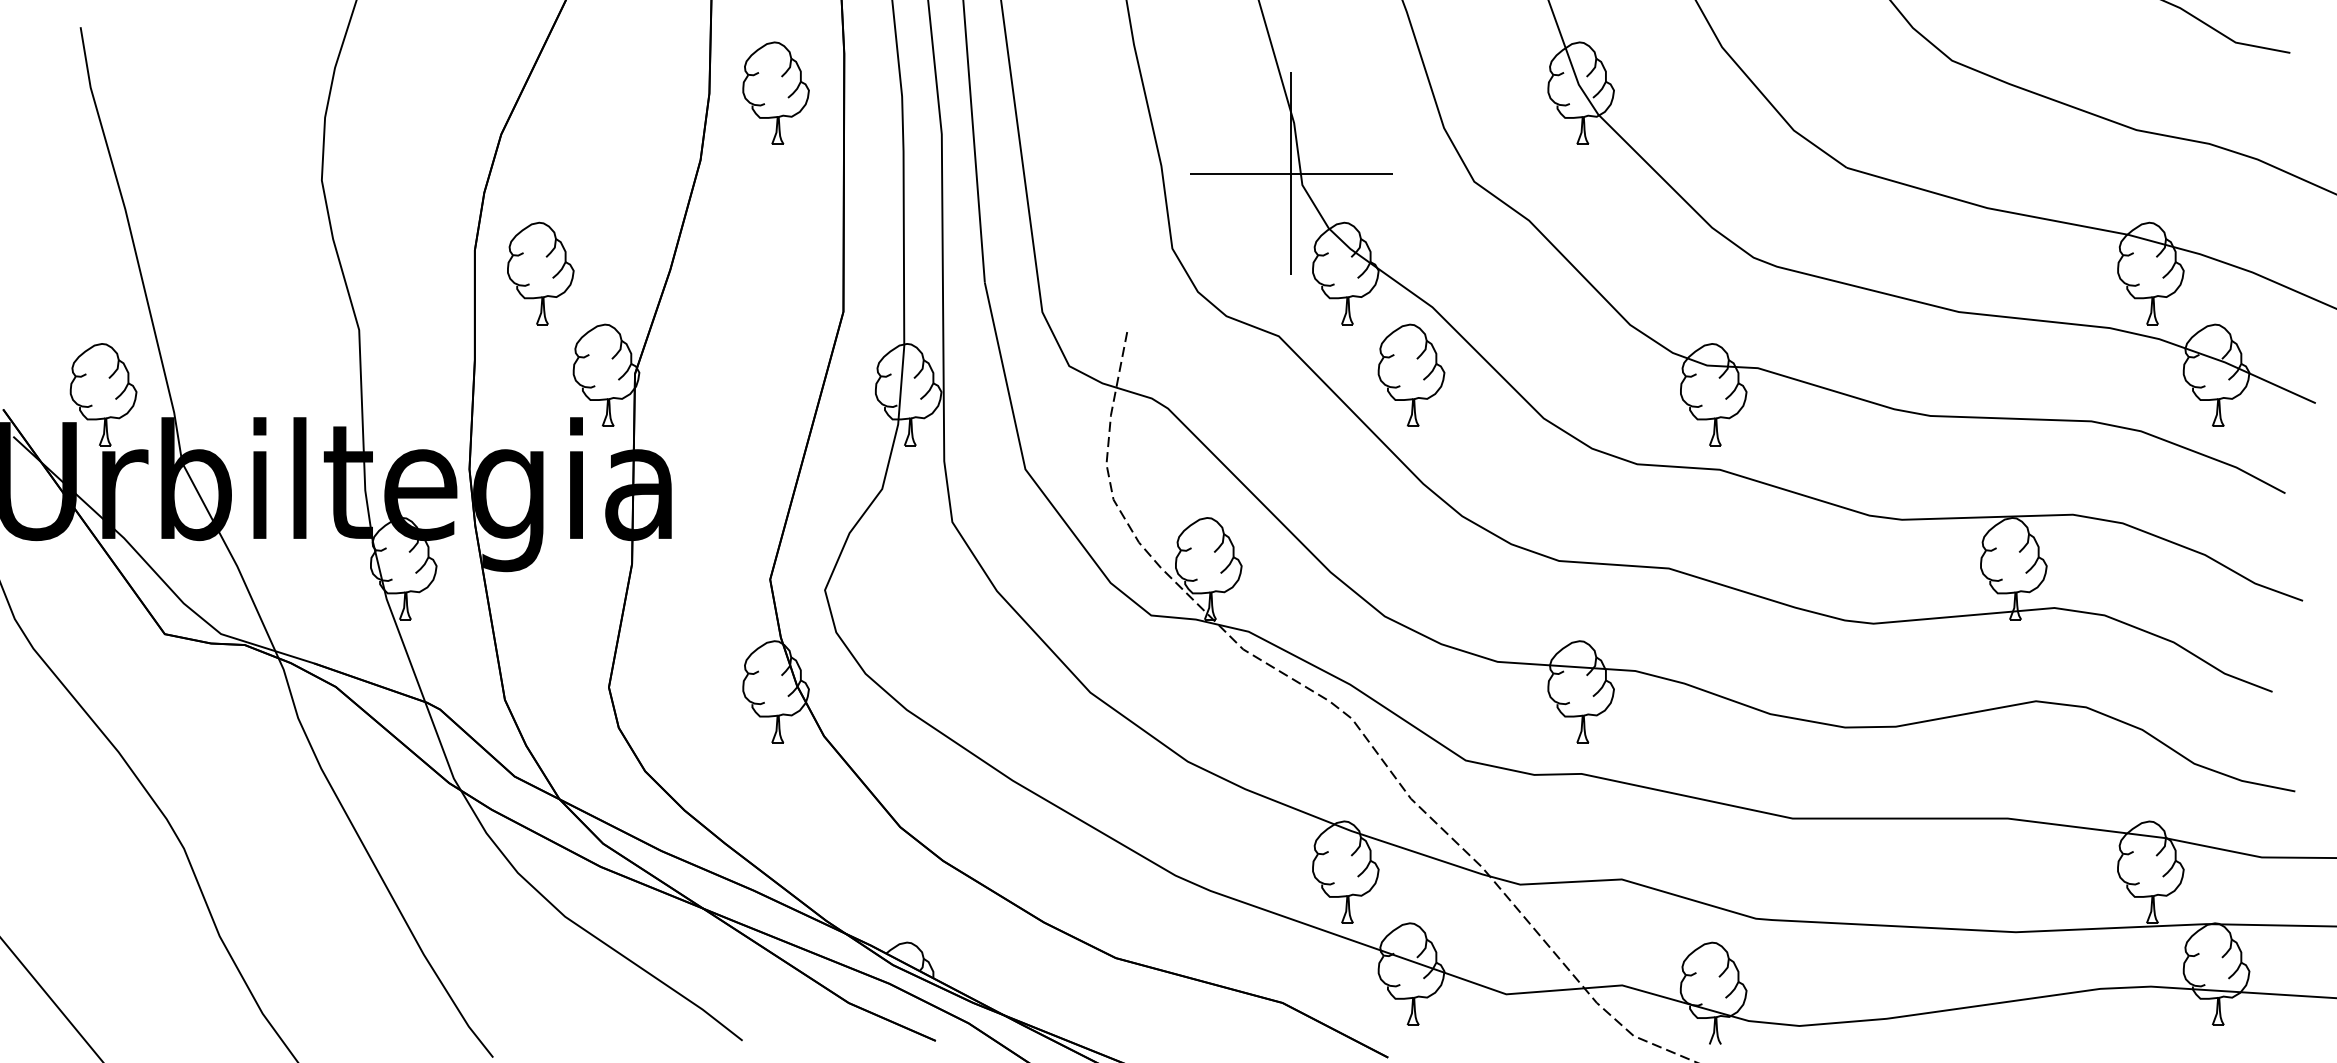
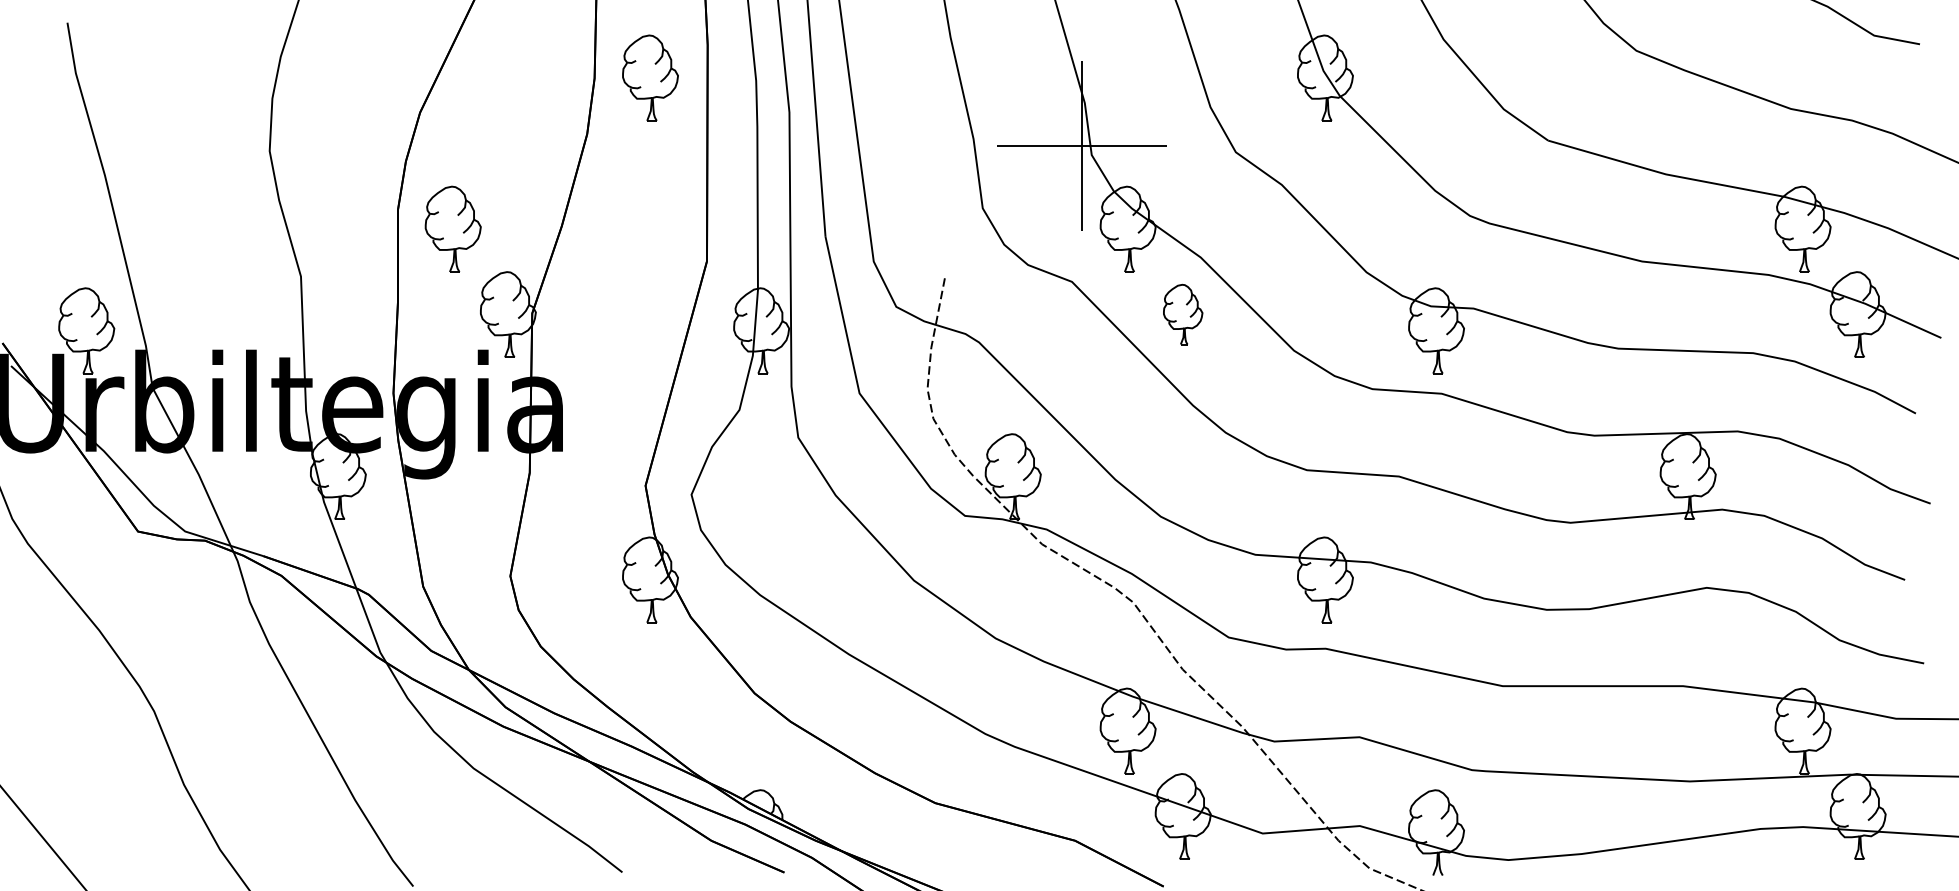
part: (1410, 375) -> (1182, 314), size x0.7

